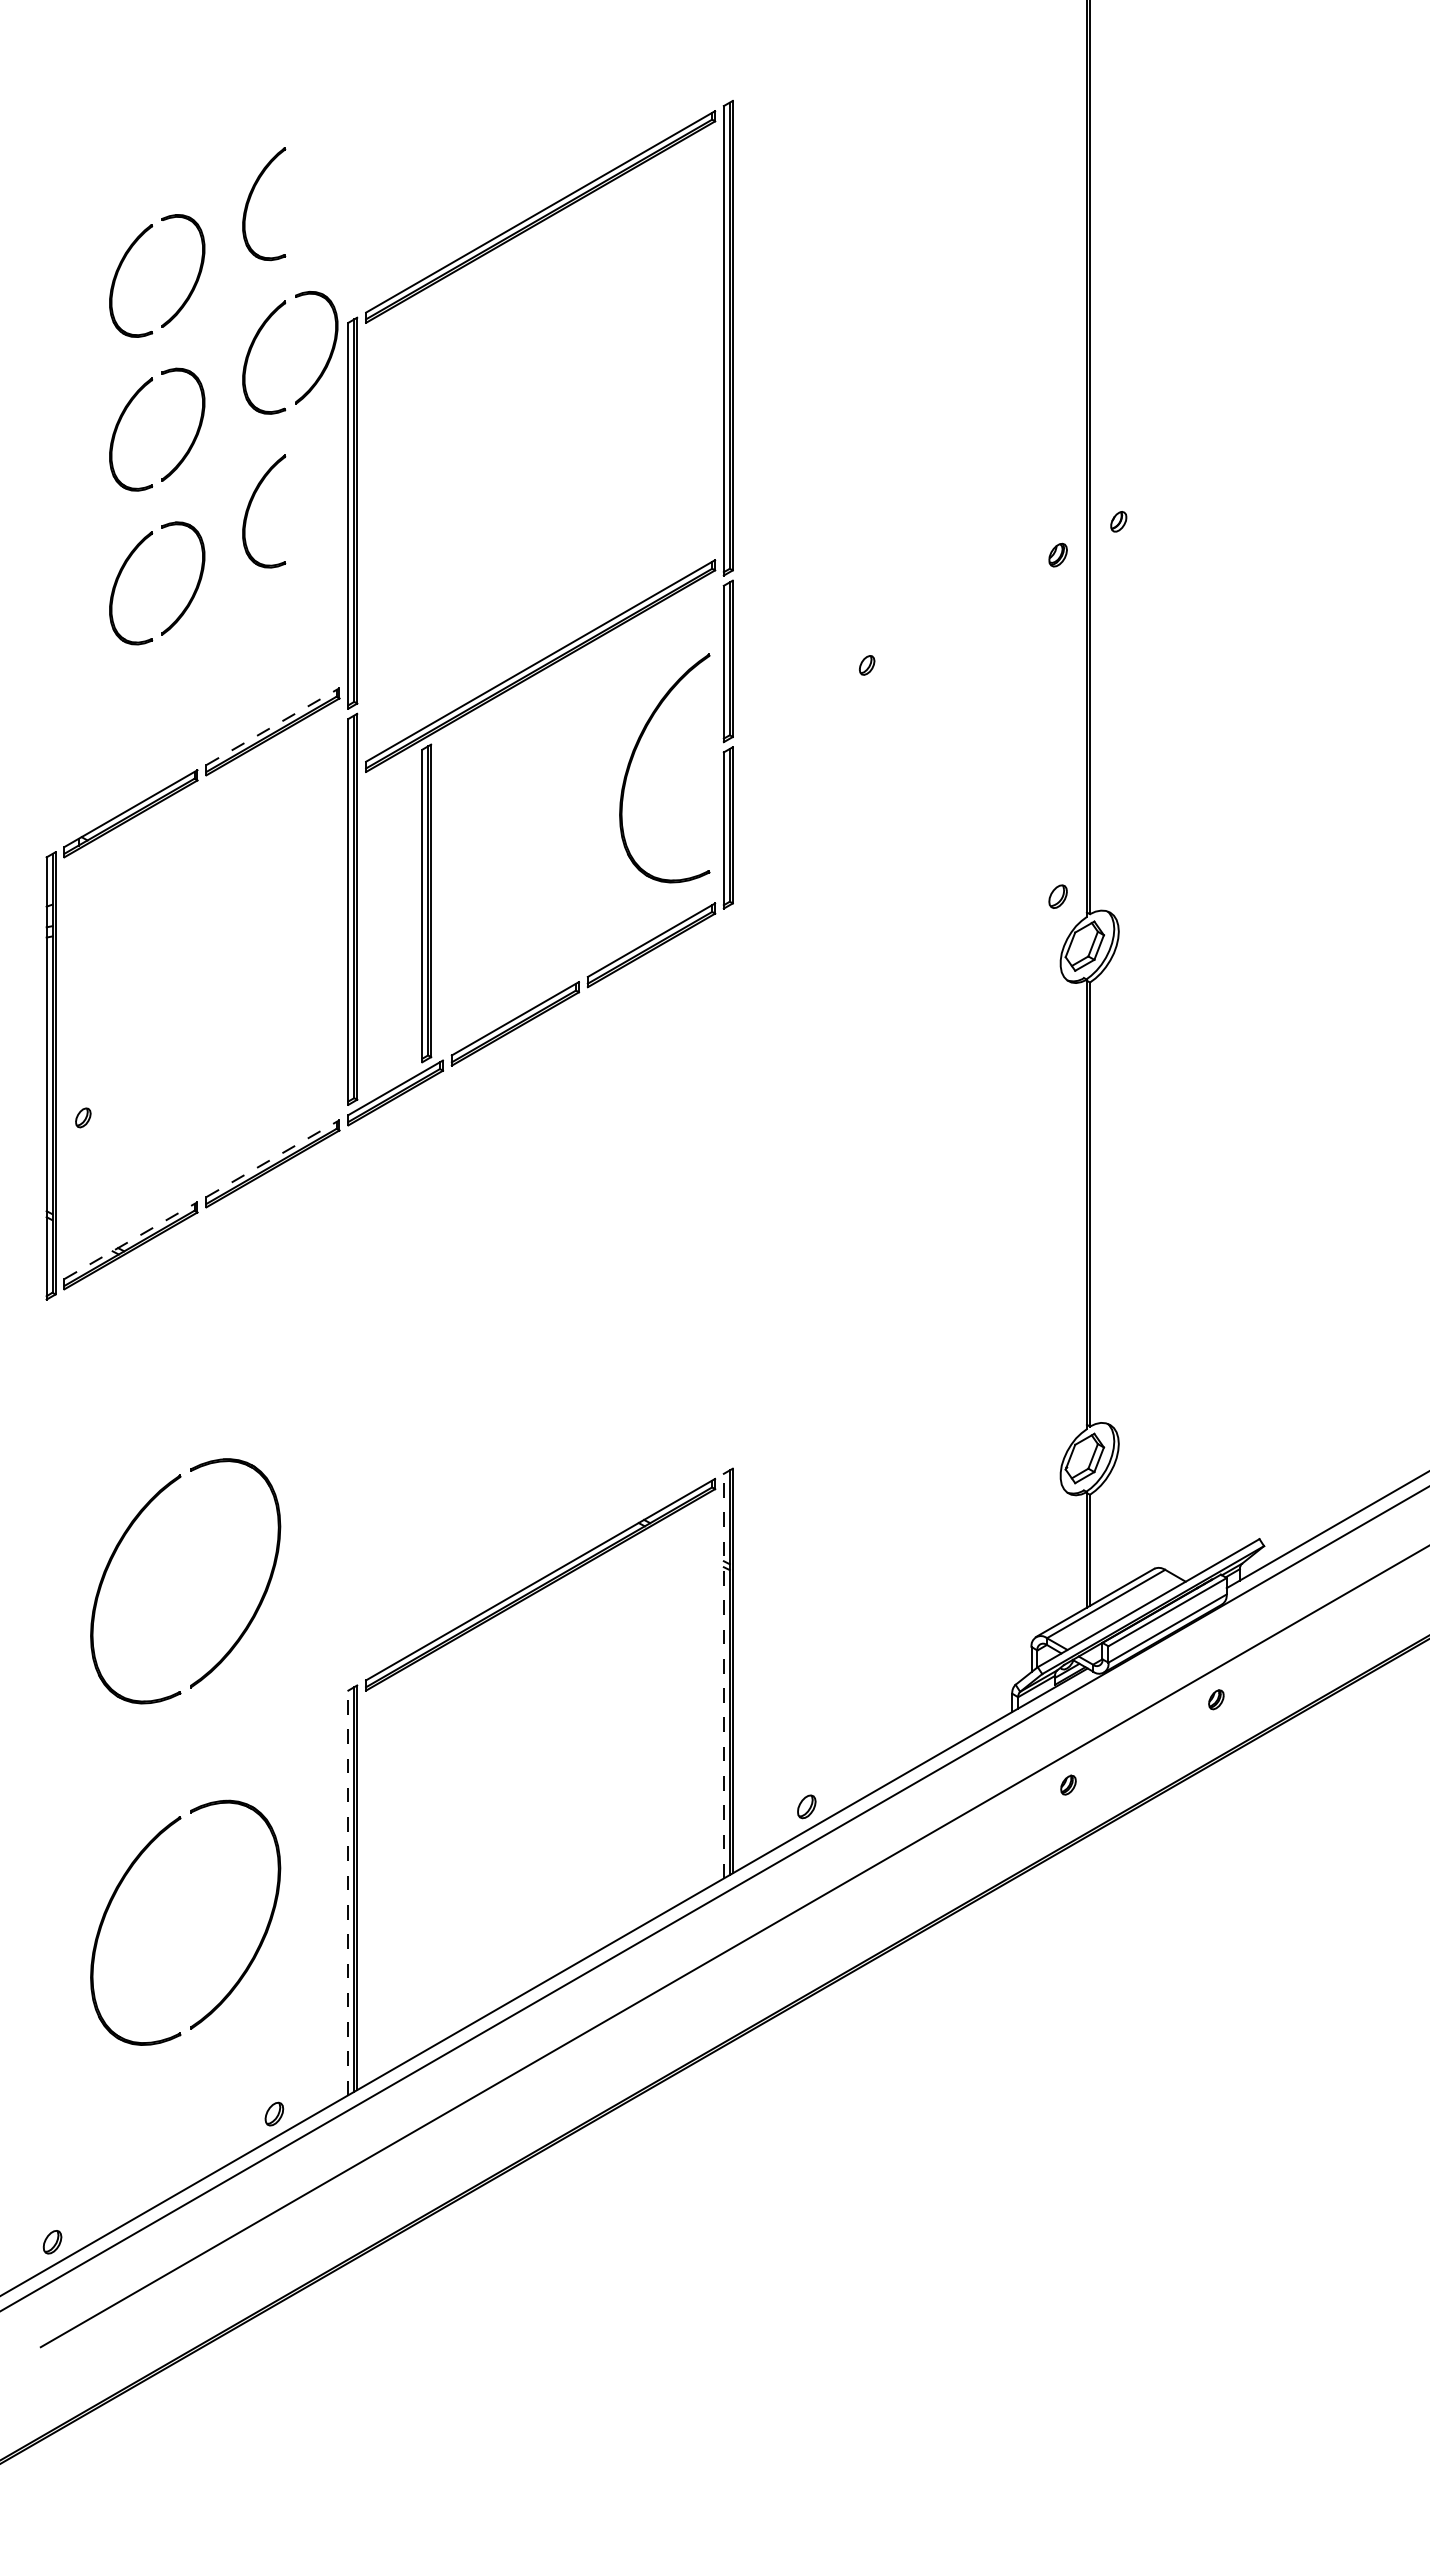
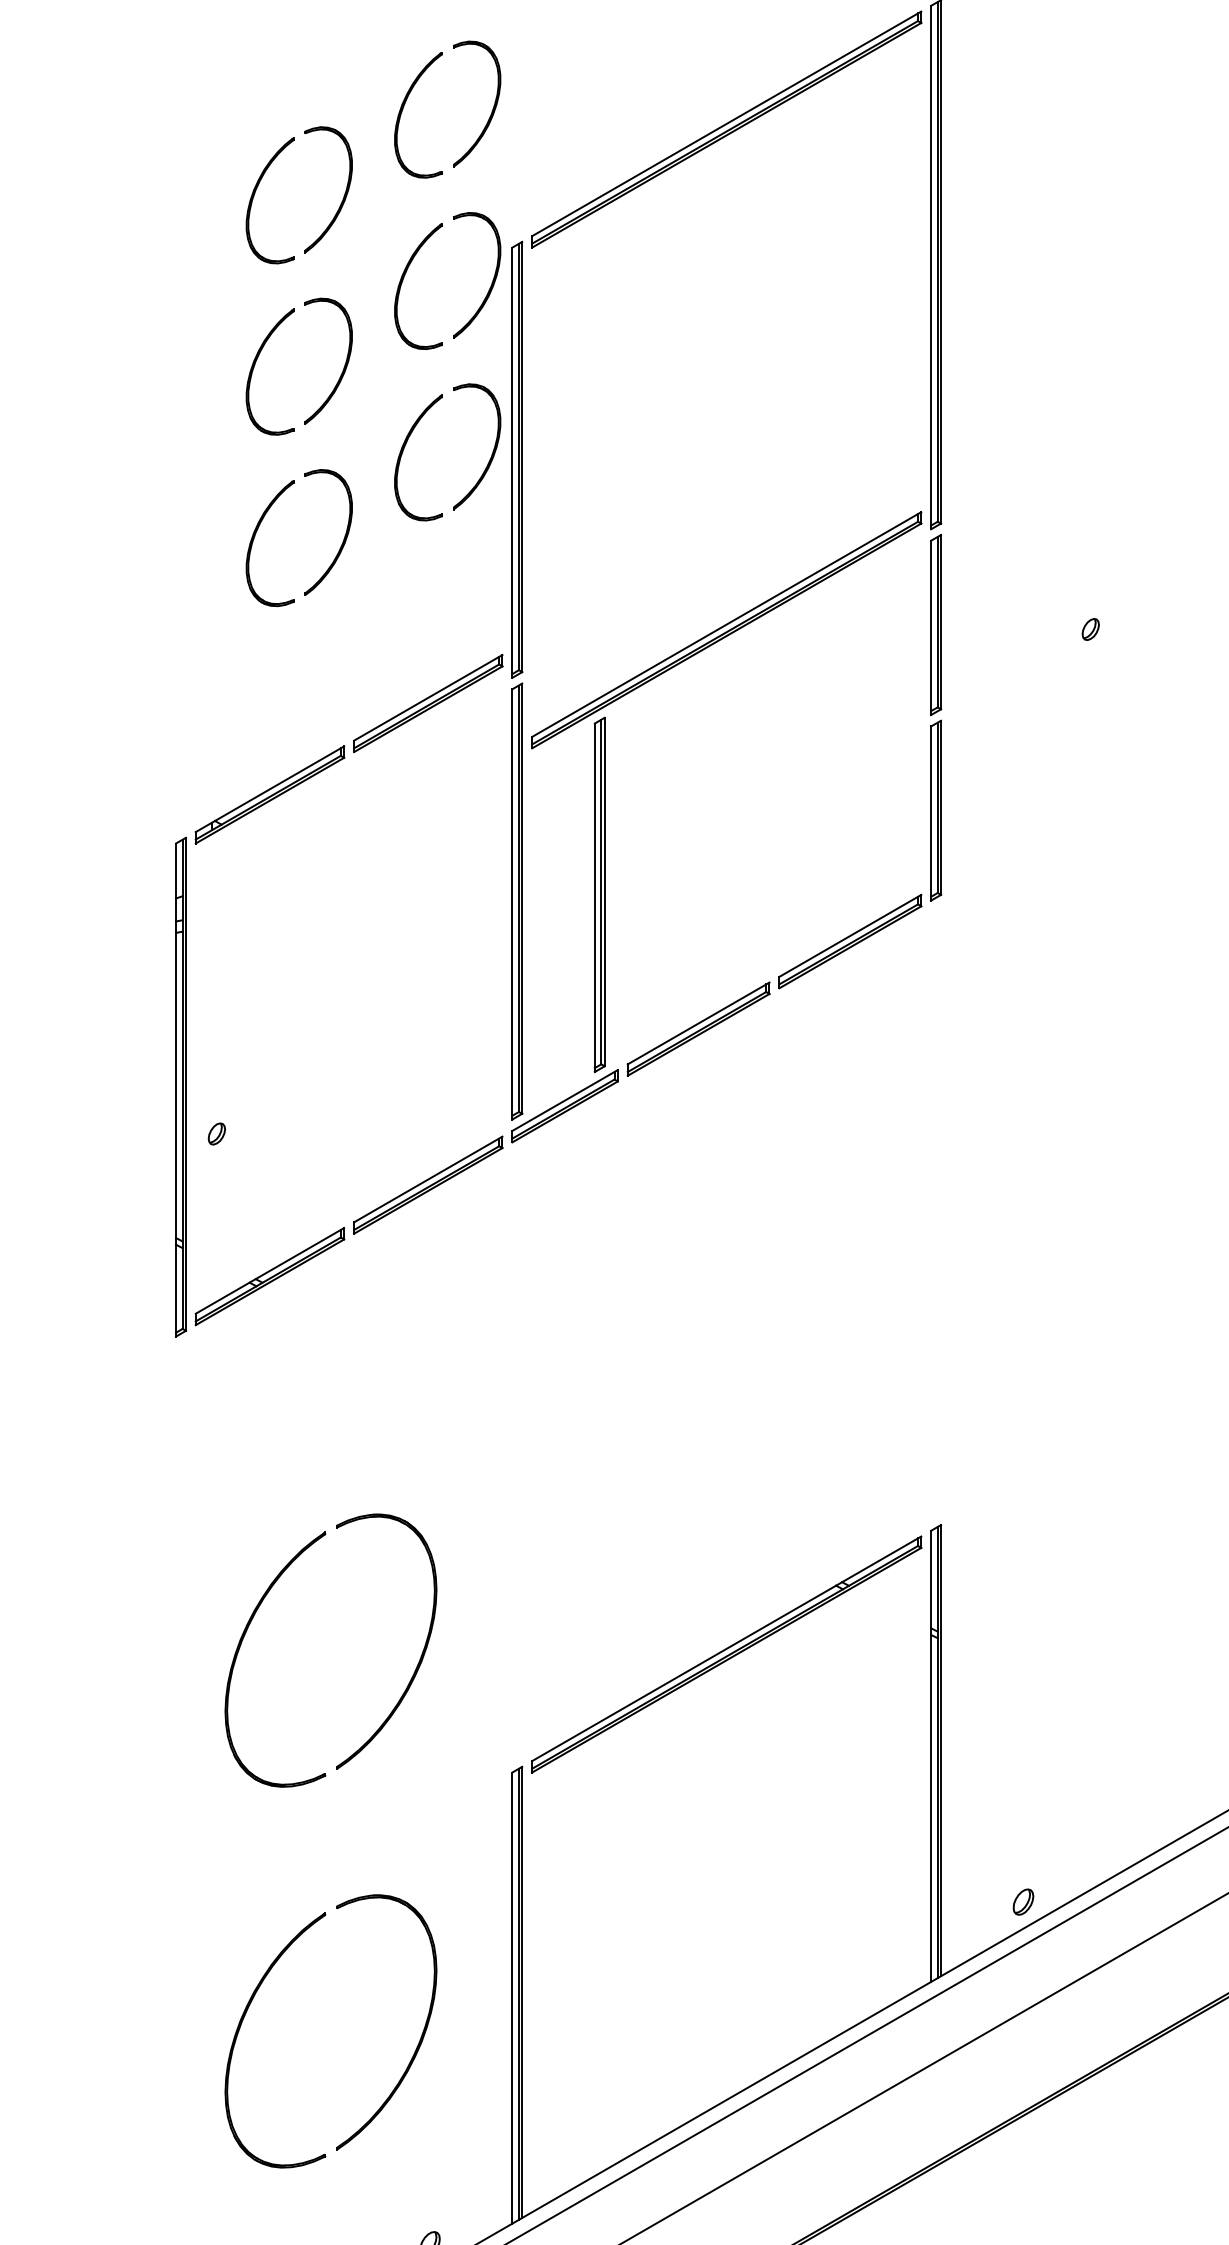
part: (330, 197) -> (492, 107), added
part: (330, 505) -> (492, 451), added
line: (272, 726) -> (427, 697), dashed -> solid
part: (633, 758) -> (830, 733), removed
line: (272, 1158) -> (427, 1179), dashed -> solid
line: (130, 1240) -> (269, 1270), dashed -> solid
line: (723, 1675) -> (930, 1755), dashed -> solid
line: (348, 1892) -> (512, 1997), dashed -> solid

